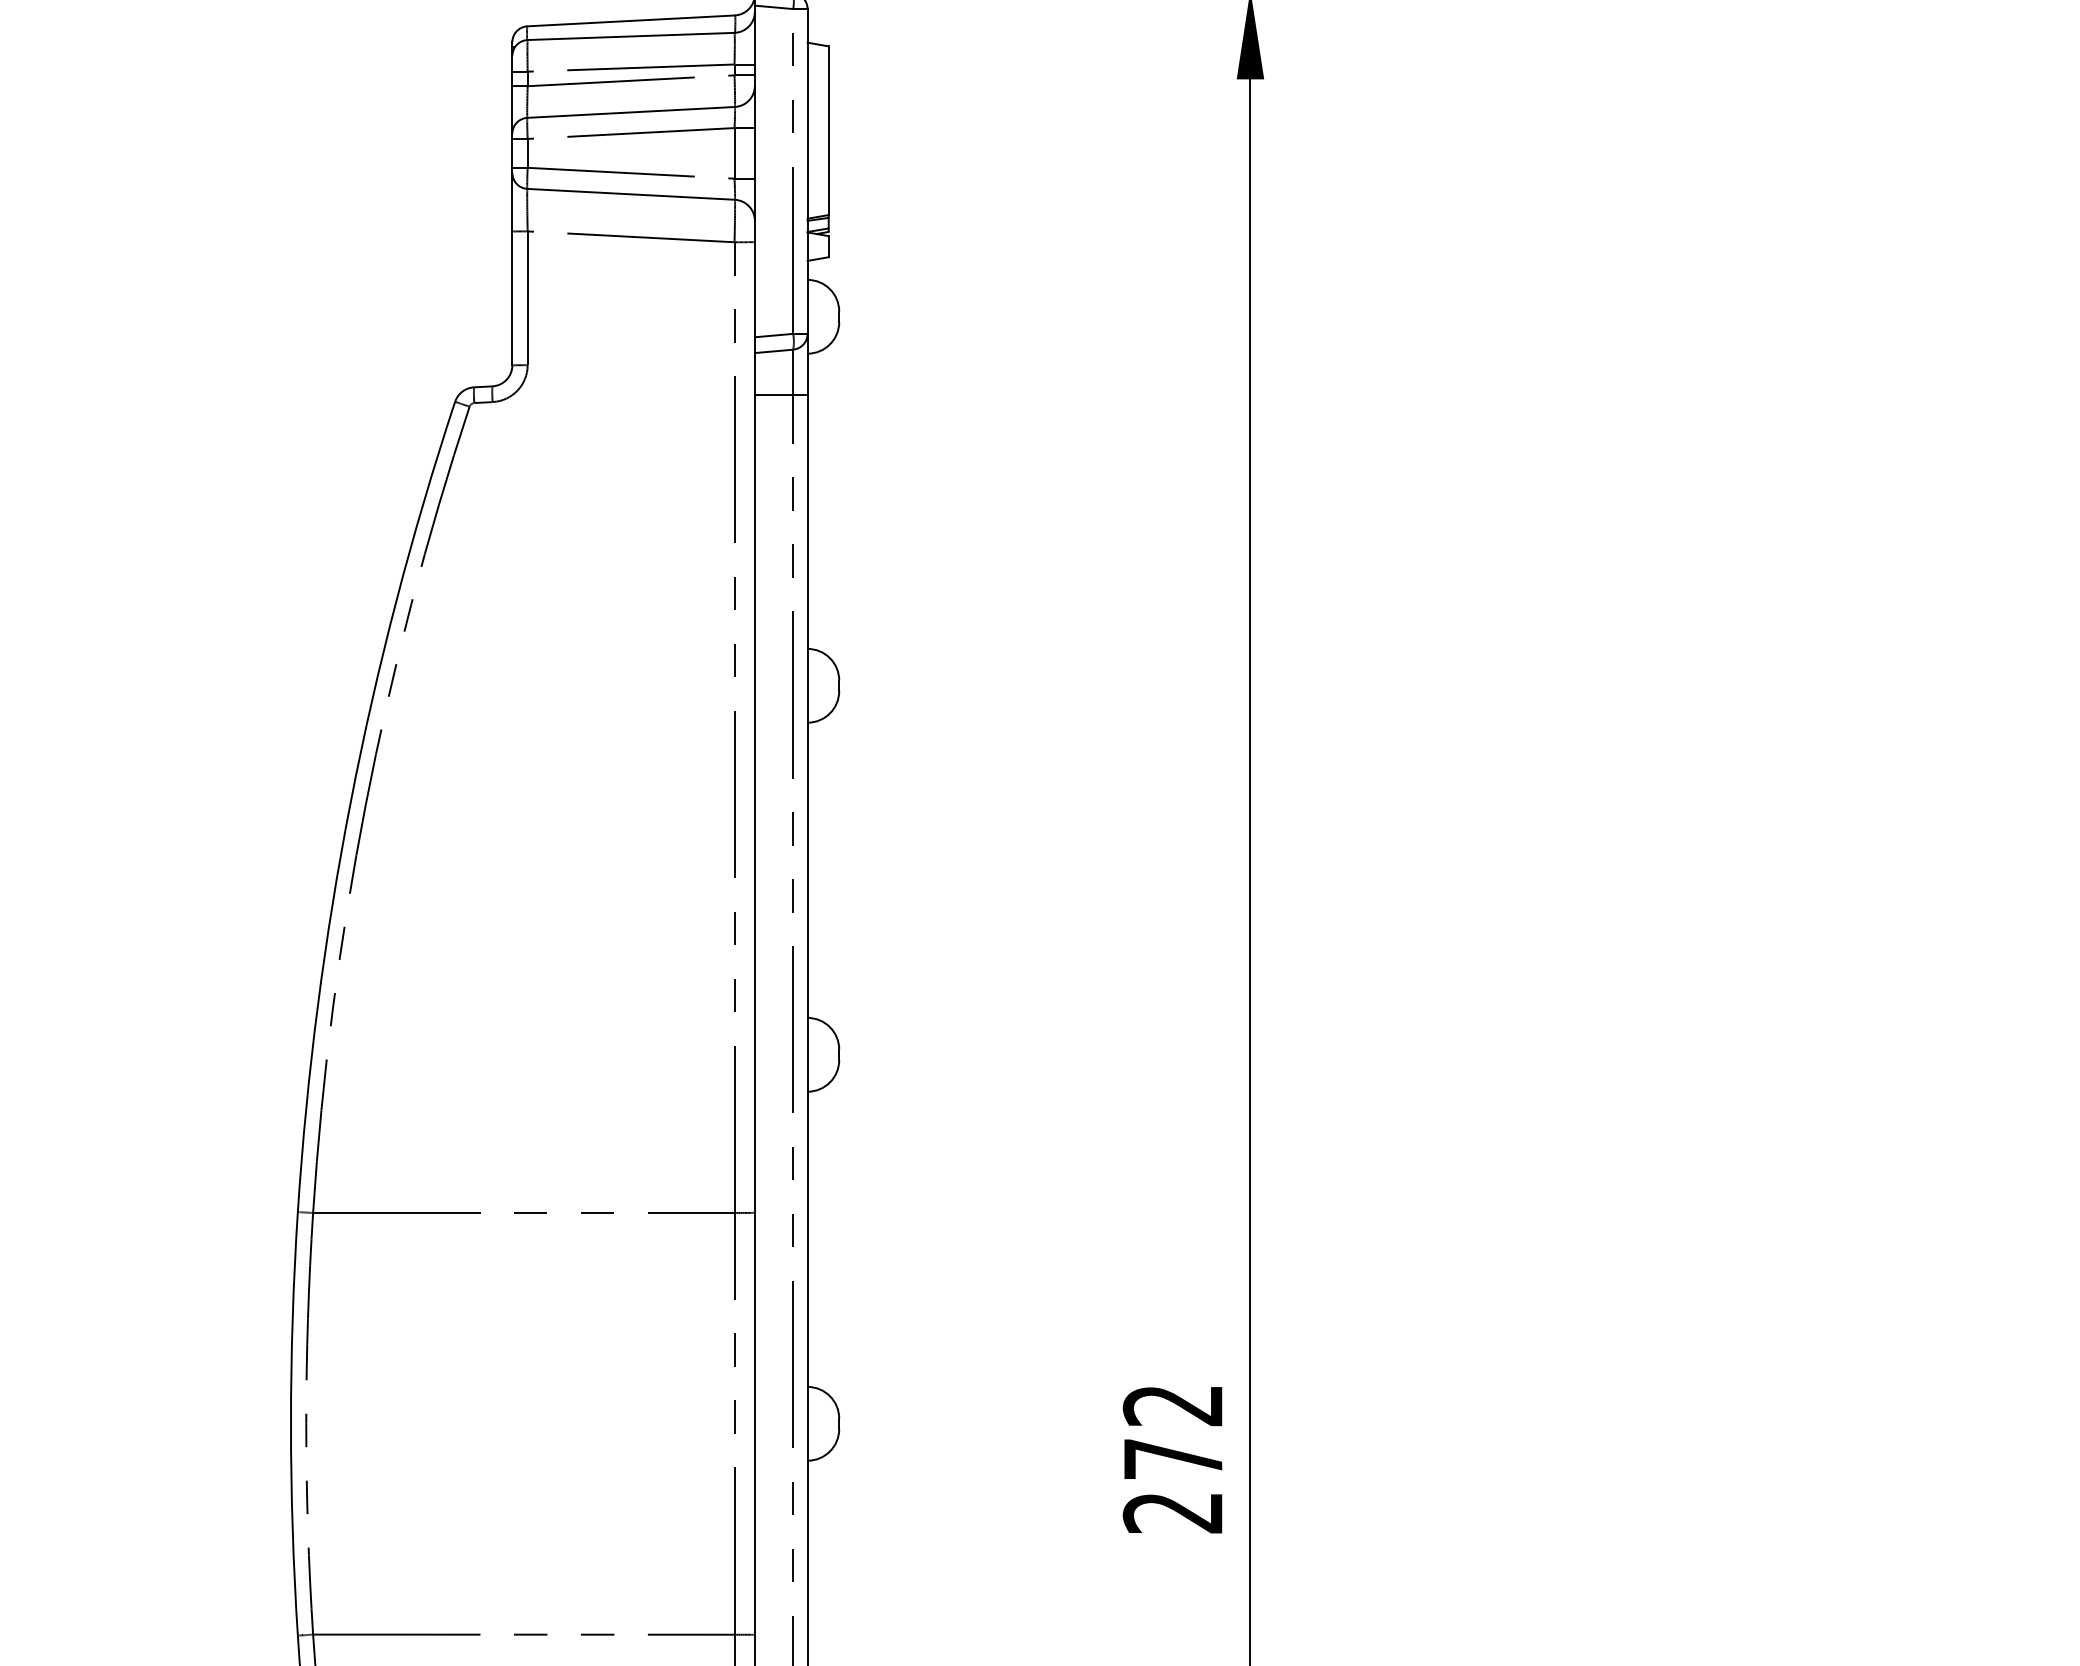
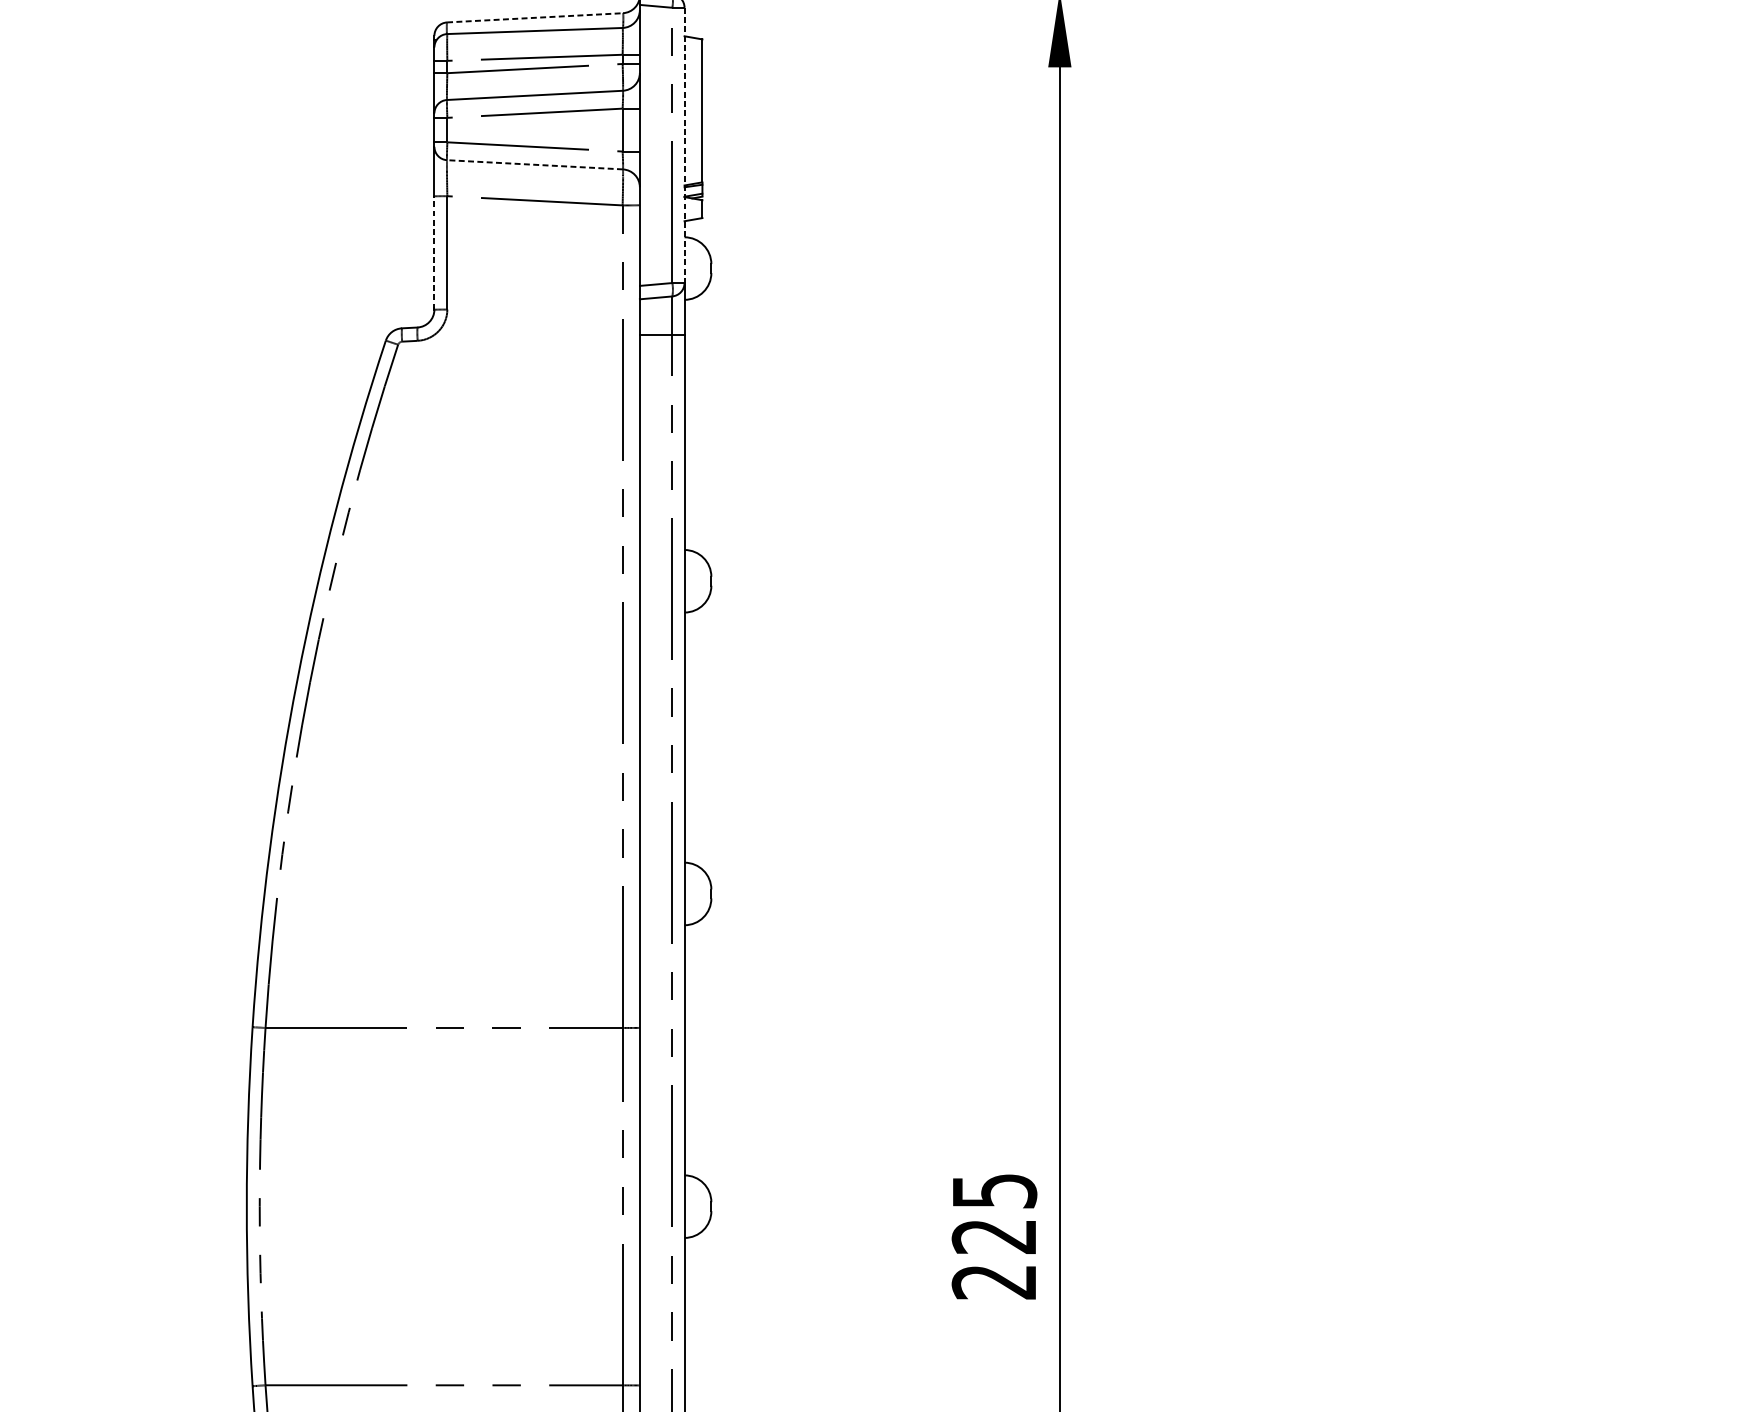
line: (631, 20) -> (535, 17), solid -> dashed
line: (807, 171) -> (684, 145), solid -> dashed
line: (631, 194) -> (535, 164), solid -> dashed
line: (512, 298) -> (434, 253), solid -> dashed
text: (1172, 1432) -> (993, 1214), 272 -> 225

